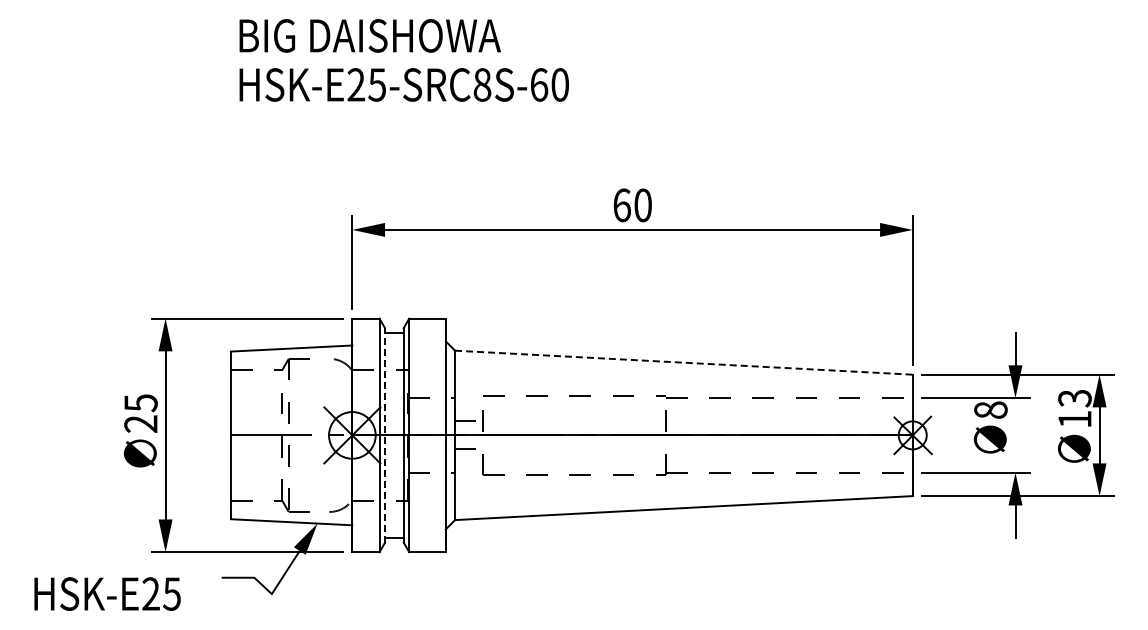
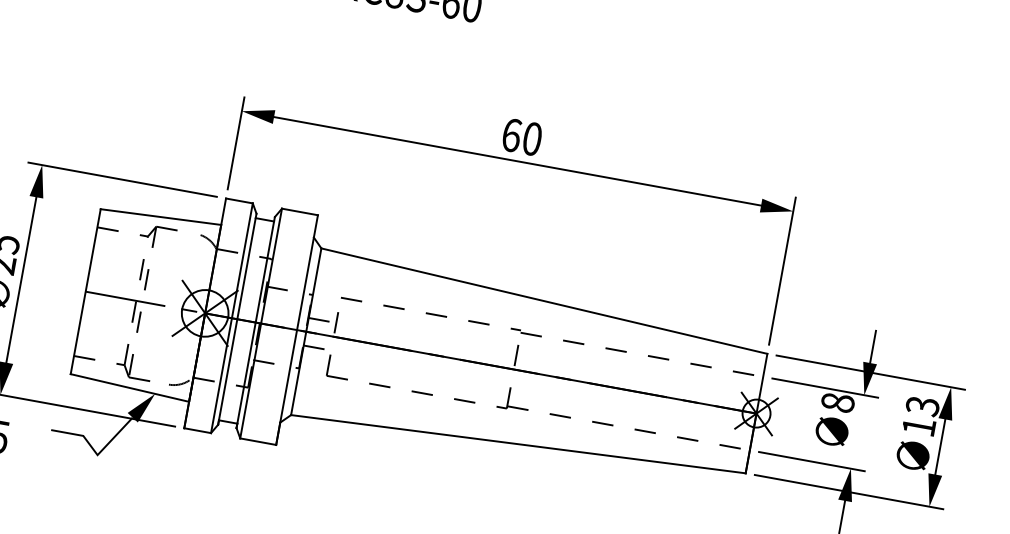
line: (684, 362) -> (544, 301), dashed -> solid
line: (385, 434) -> (237, 318), dashed -> solid

